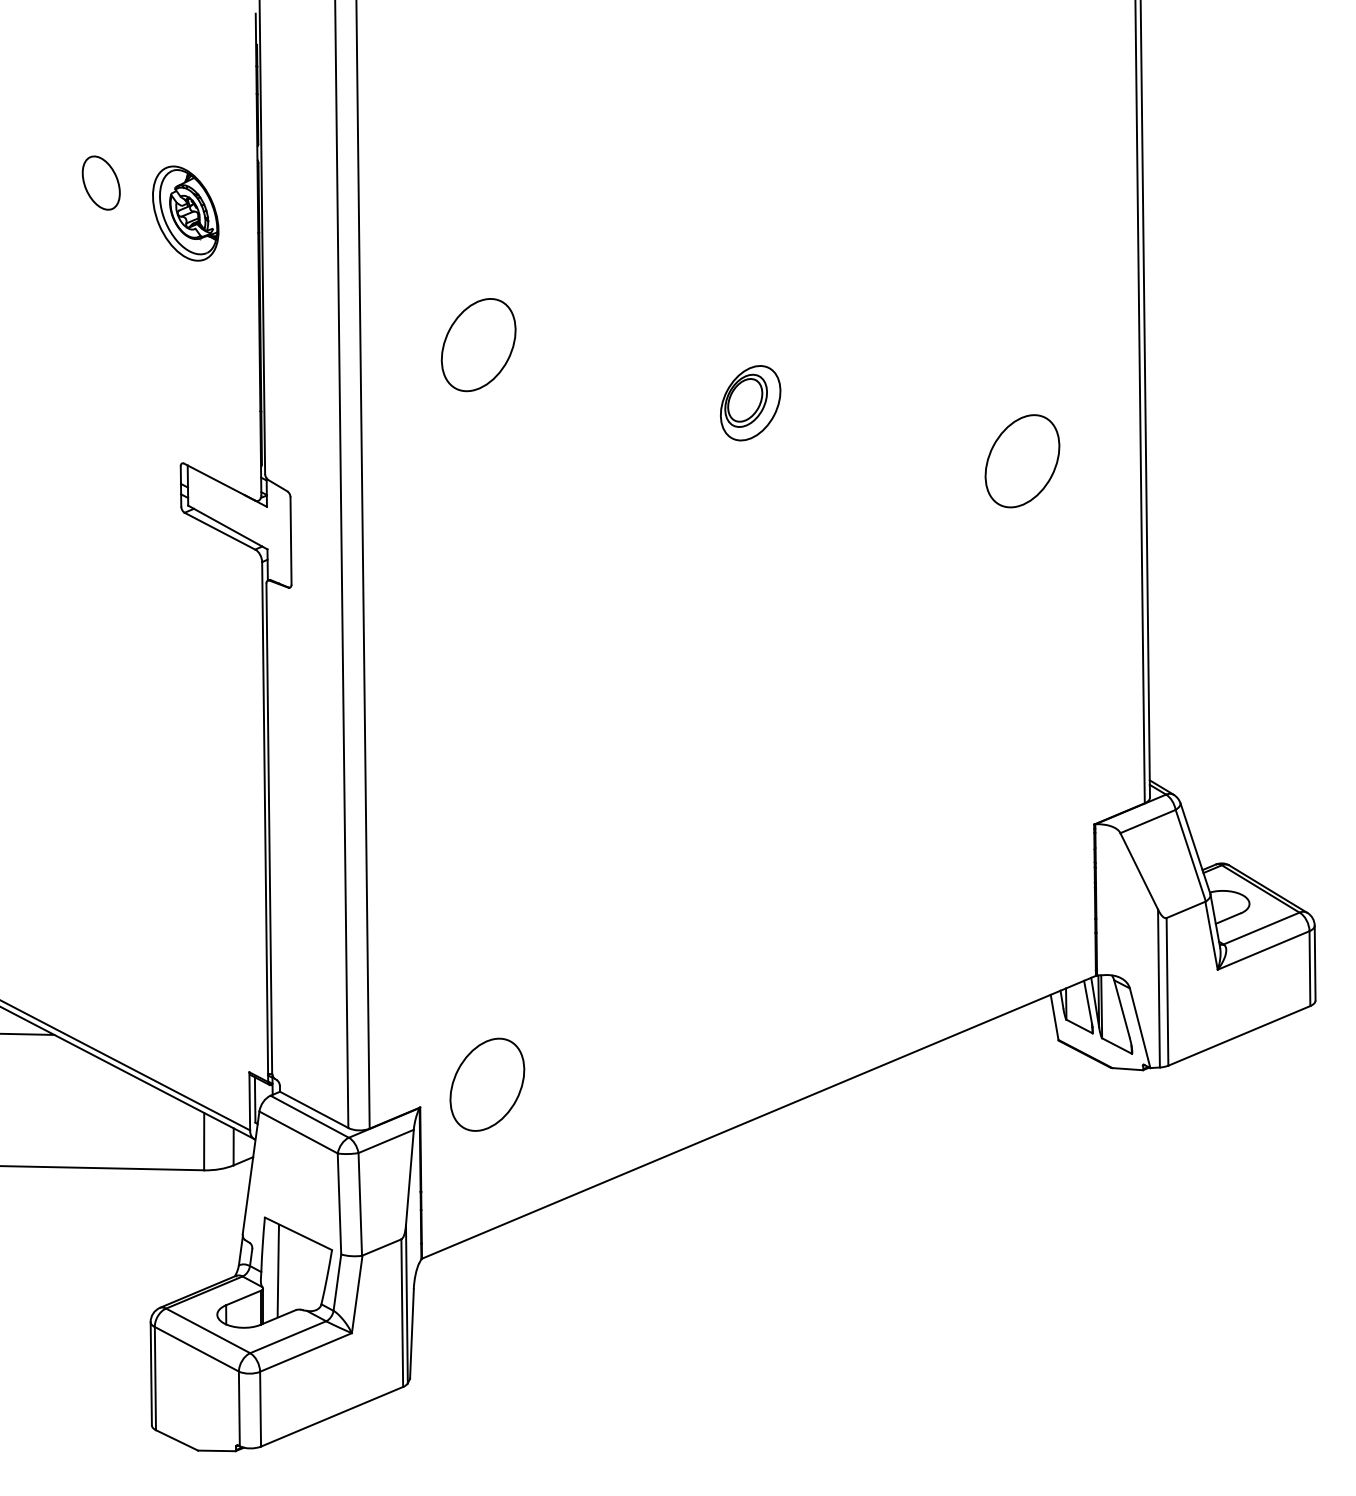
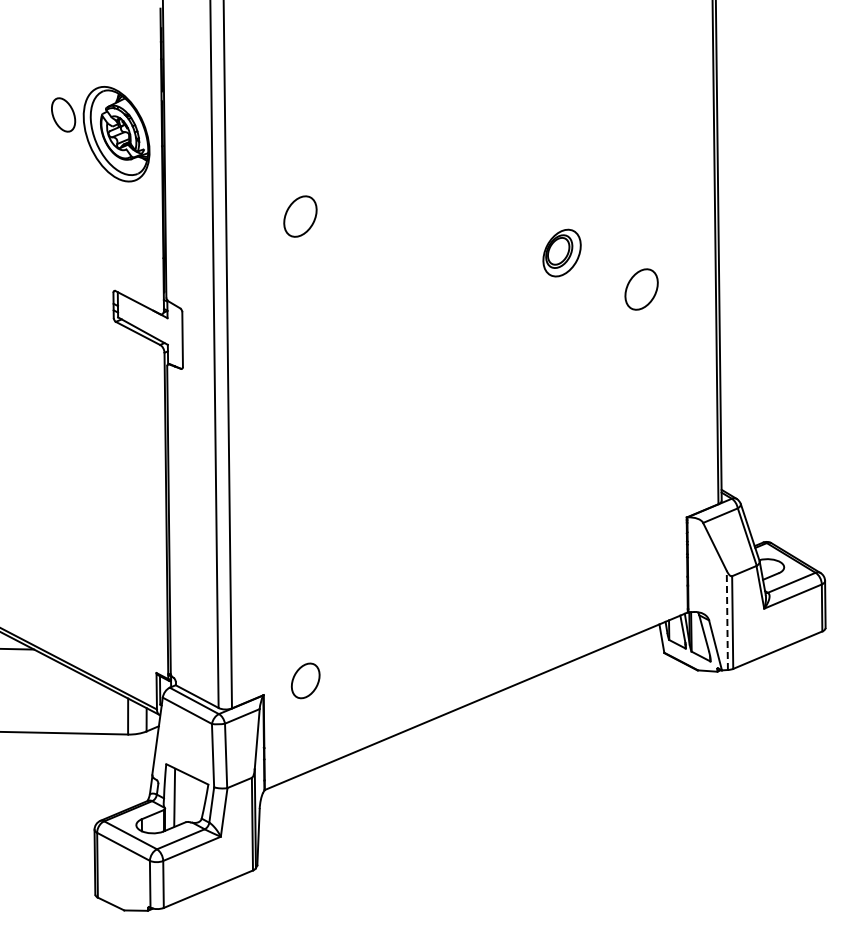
part: (185, 212) -> (116, 133), size x1.6
part: (478, 344) -> (300, 216), size x0.7
part: (749, 402) -> (561, 252), moved
part: (1022, 461) -> (641, 289), size x0.7
line: (1159, 988) -> (727, 620), solid -> dashed
part: (486, 1084) -> (305, 680), size x0.6

